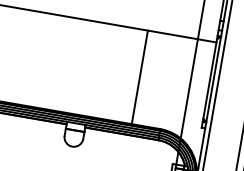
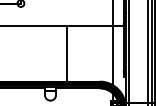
line: (139, 77) -> (66, 53), moved

